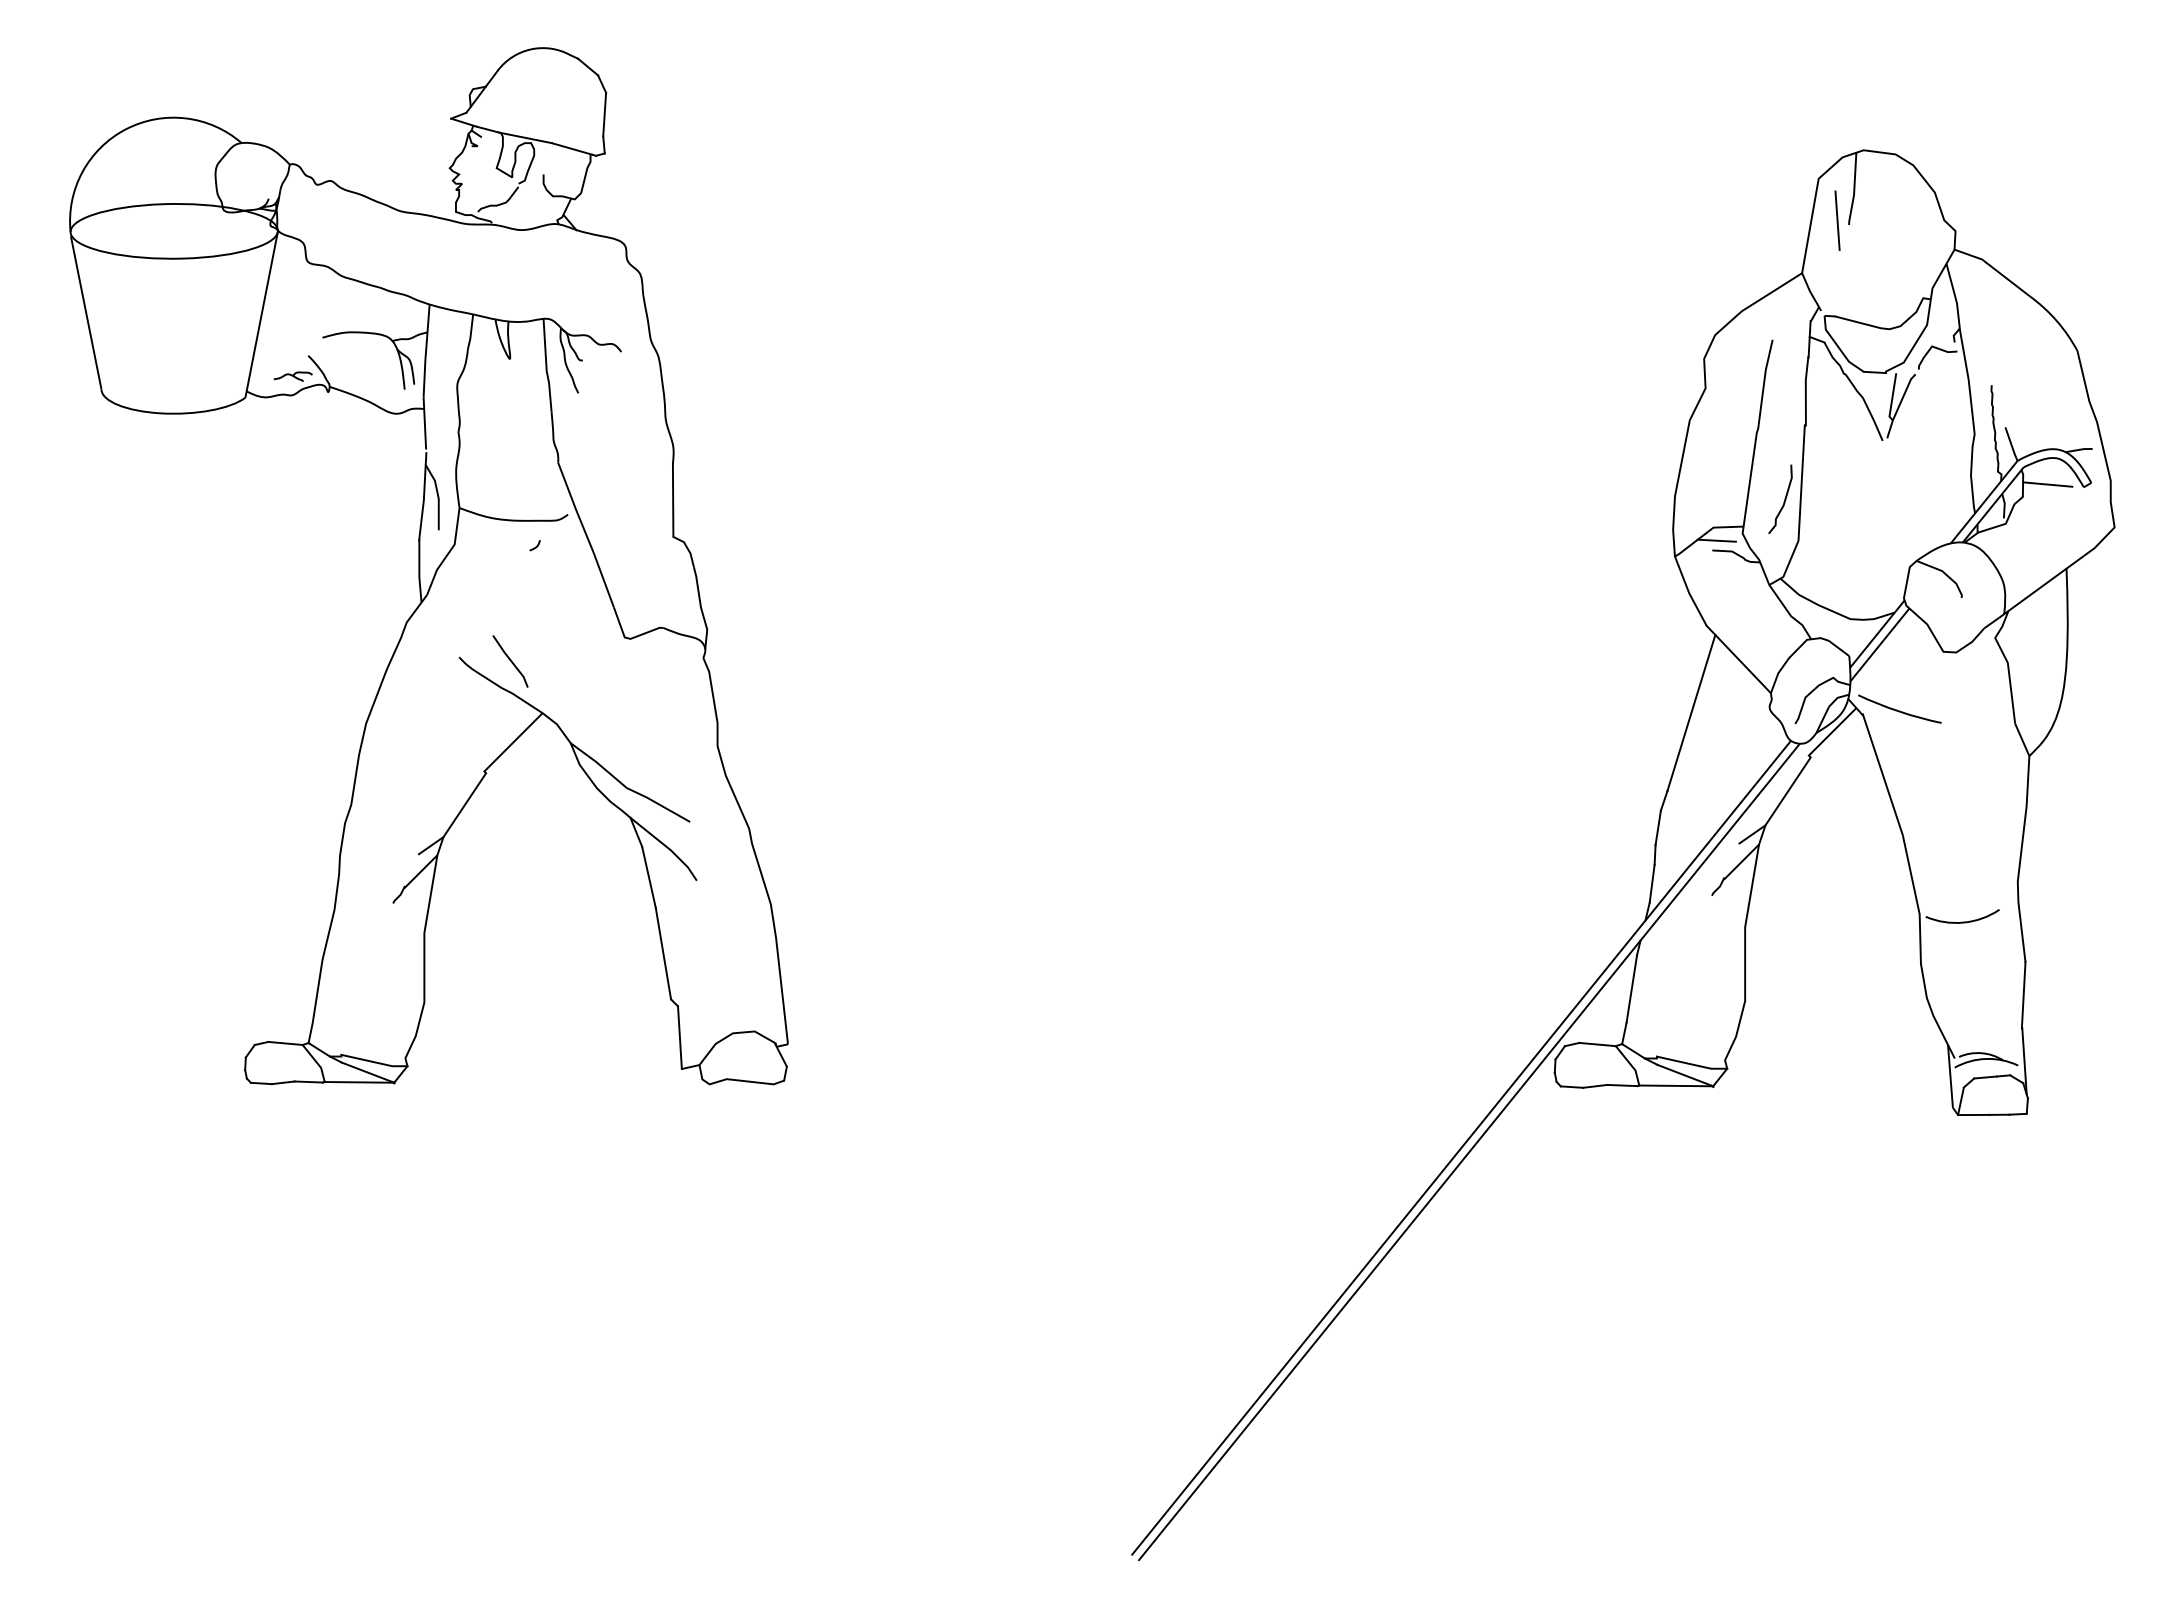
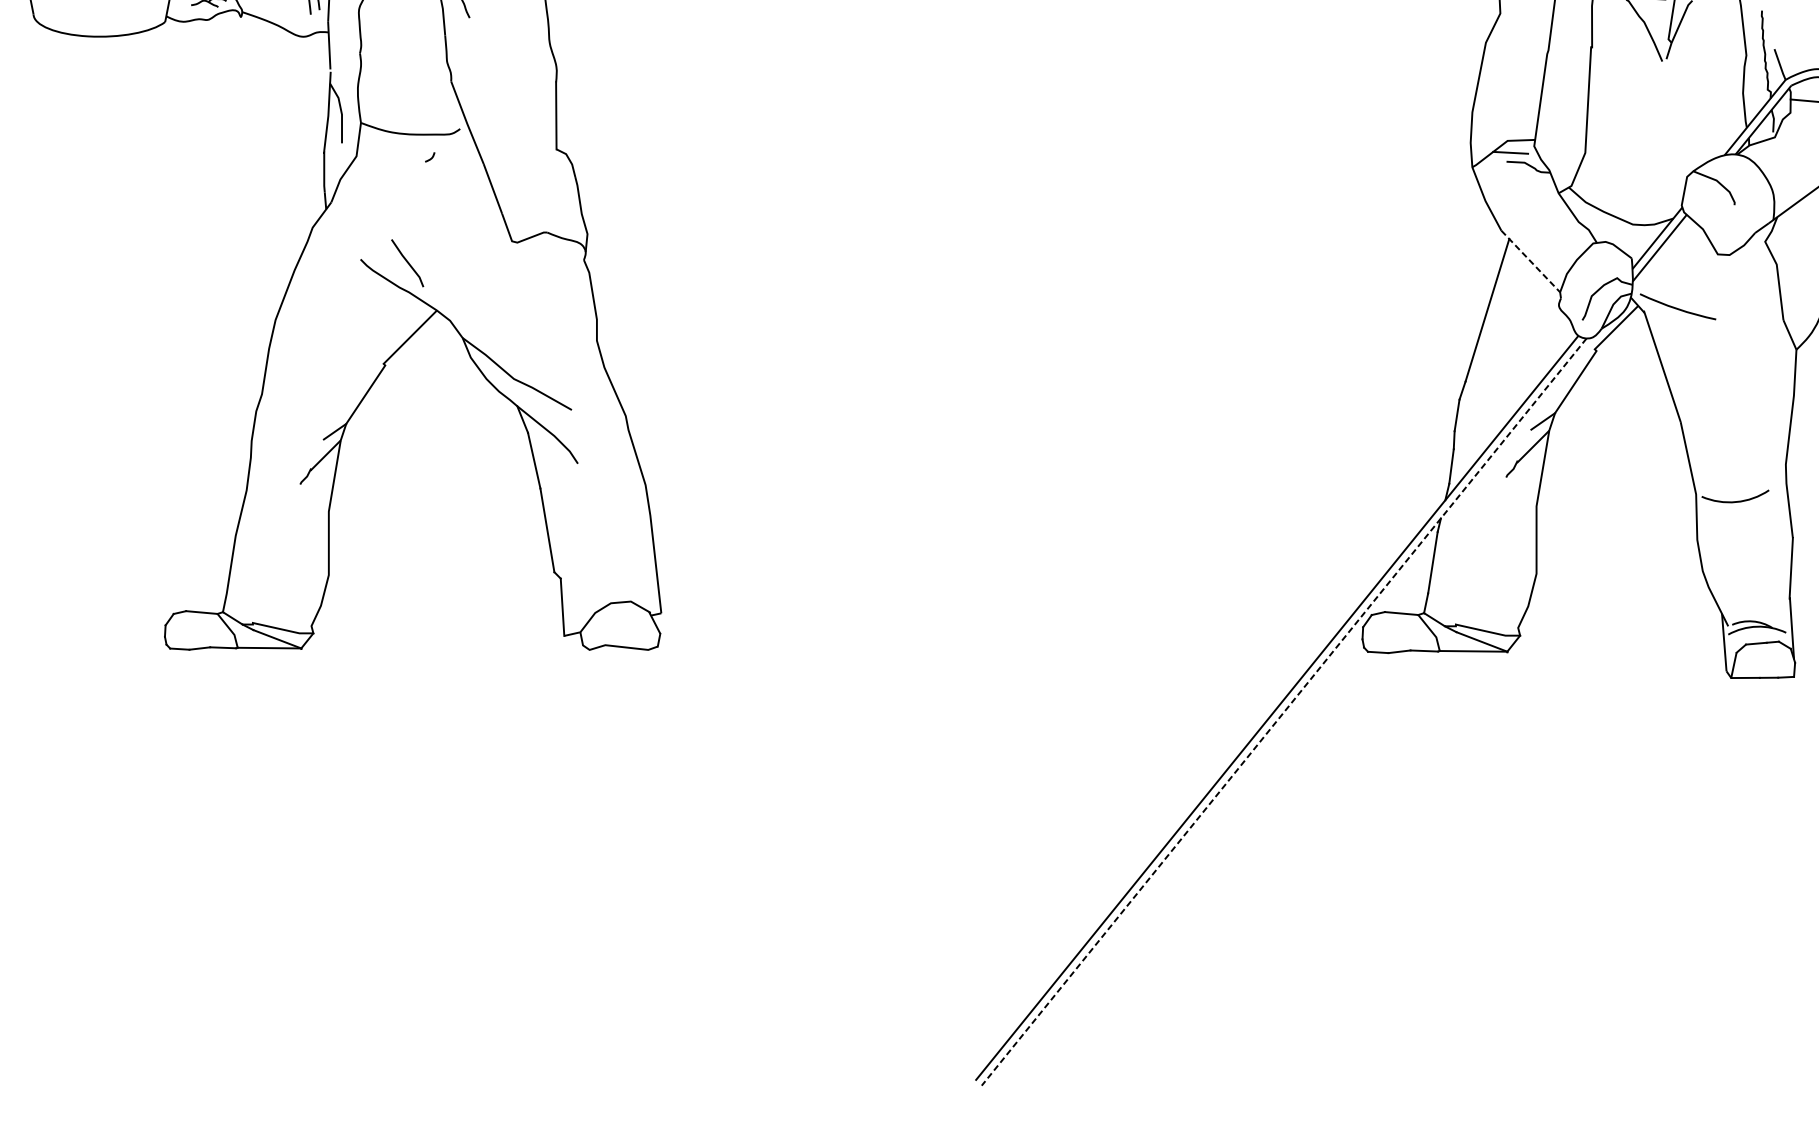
curve: (1783, 501) -> (1571, 116), removed
line: (1738, 659) -> (1530, 261), solid -> dashed
line: (1469, 1152) -> (1284, 712), solid -> dashed

